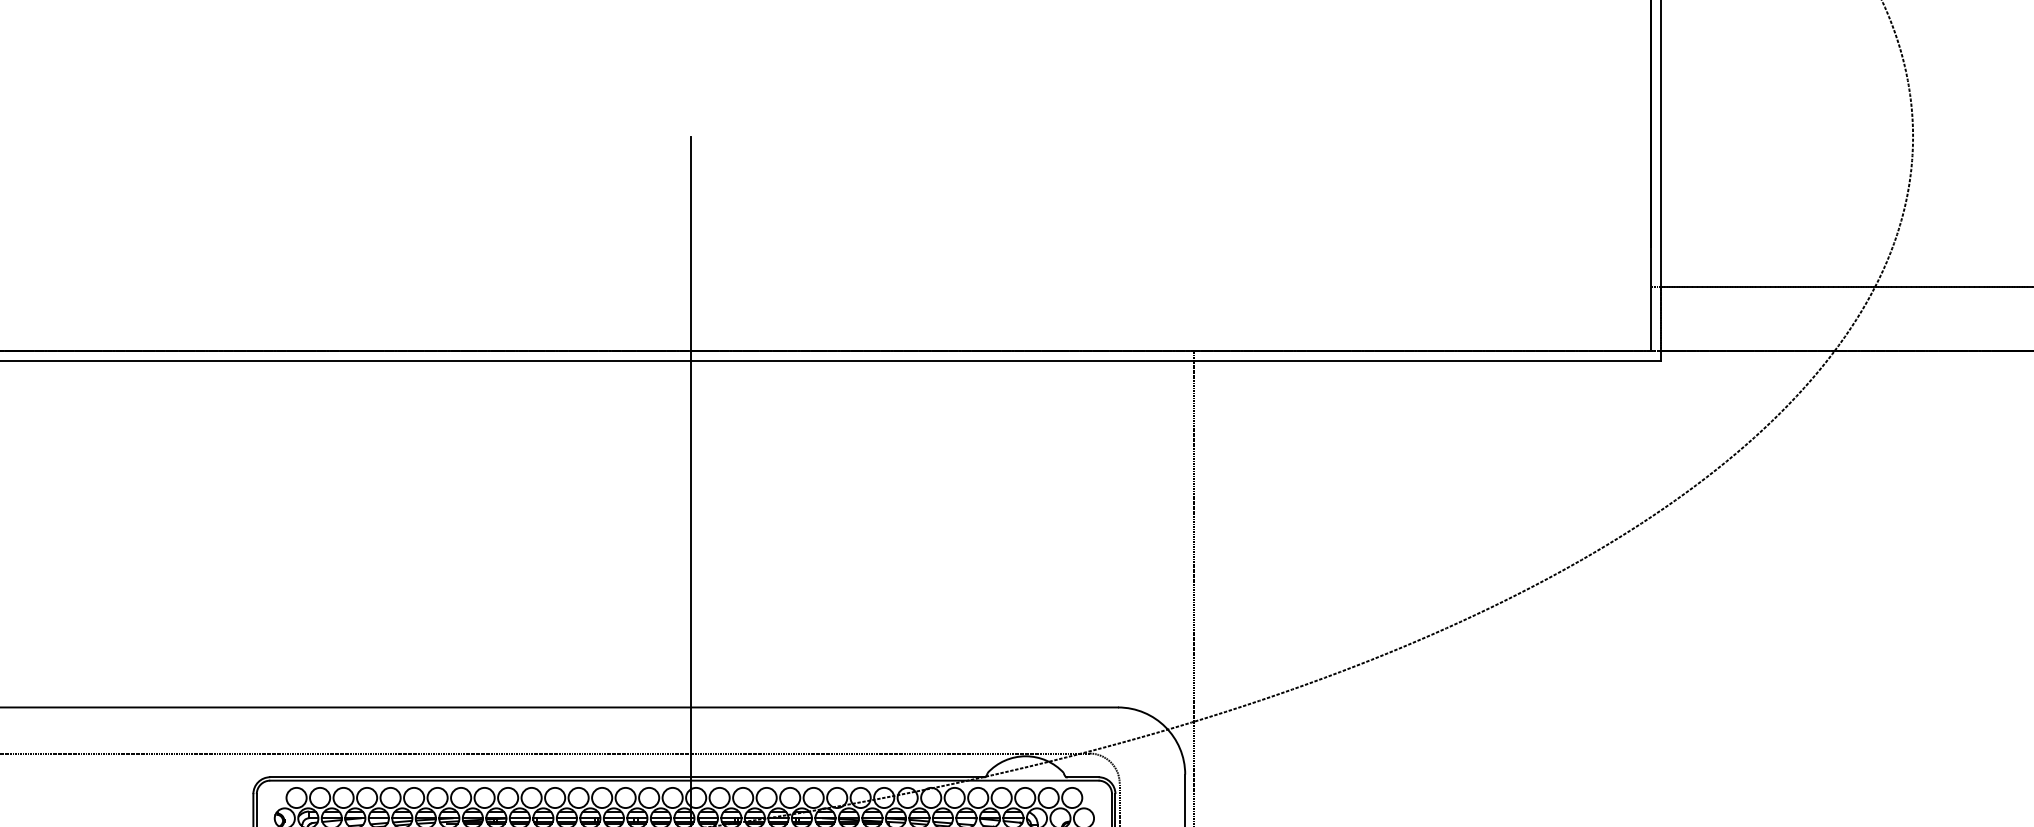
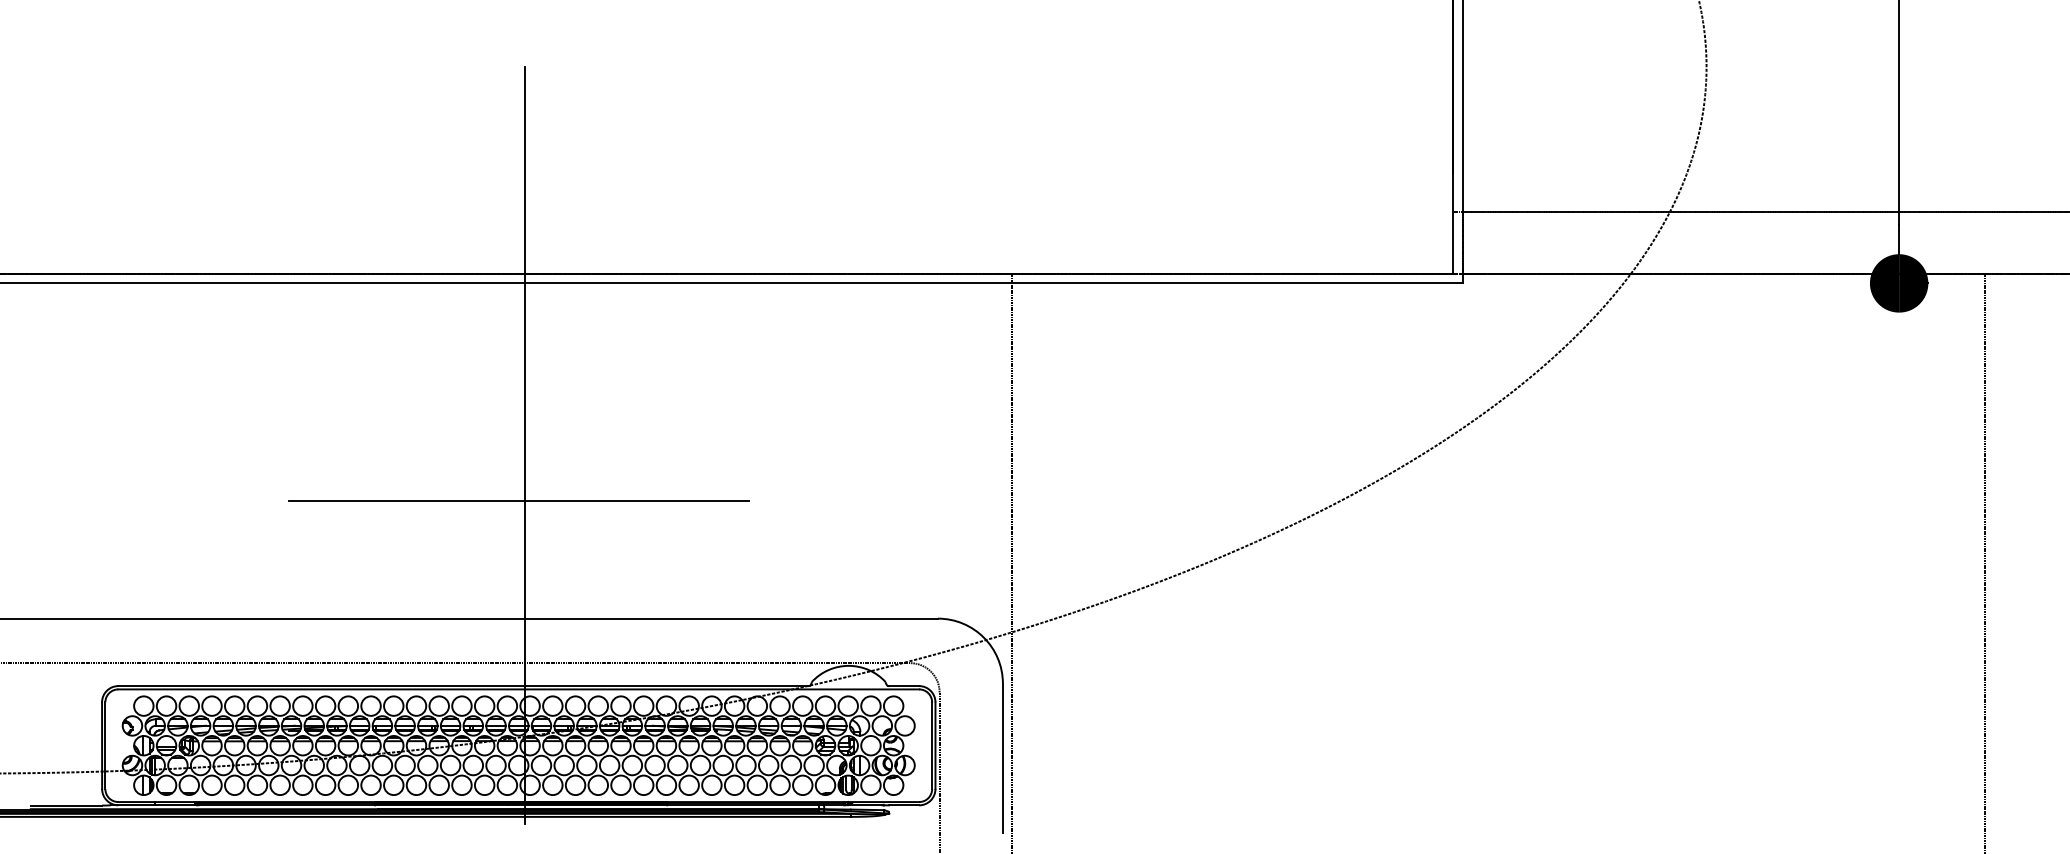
line: (685, 585) -> (519, 500), added

